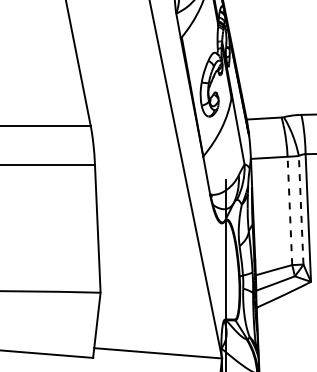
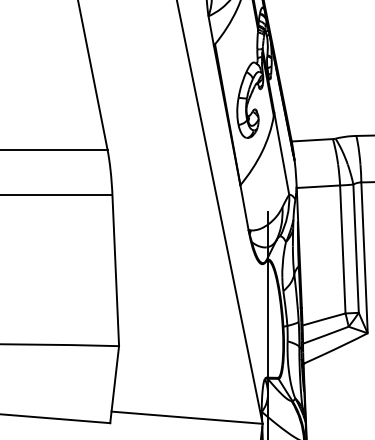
line: (289, 210) -> (342, 248), dashed -> solid
line: (301, 210) -> (356, 248), dashed -> solid

